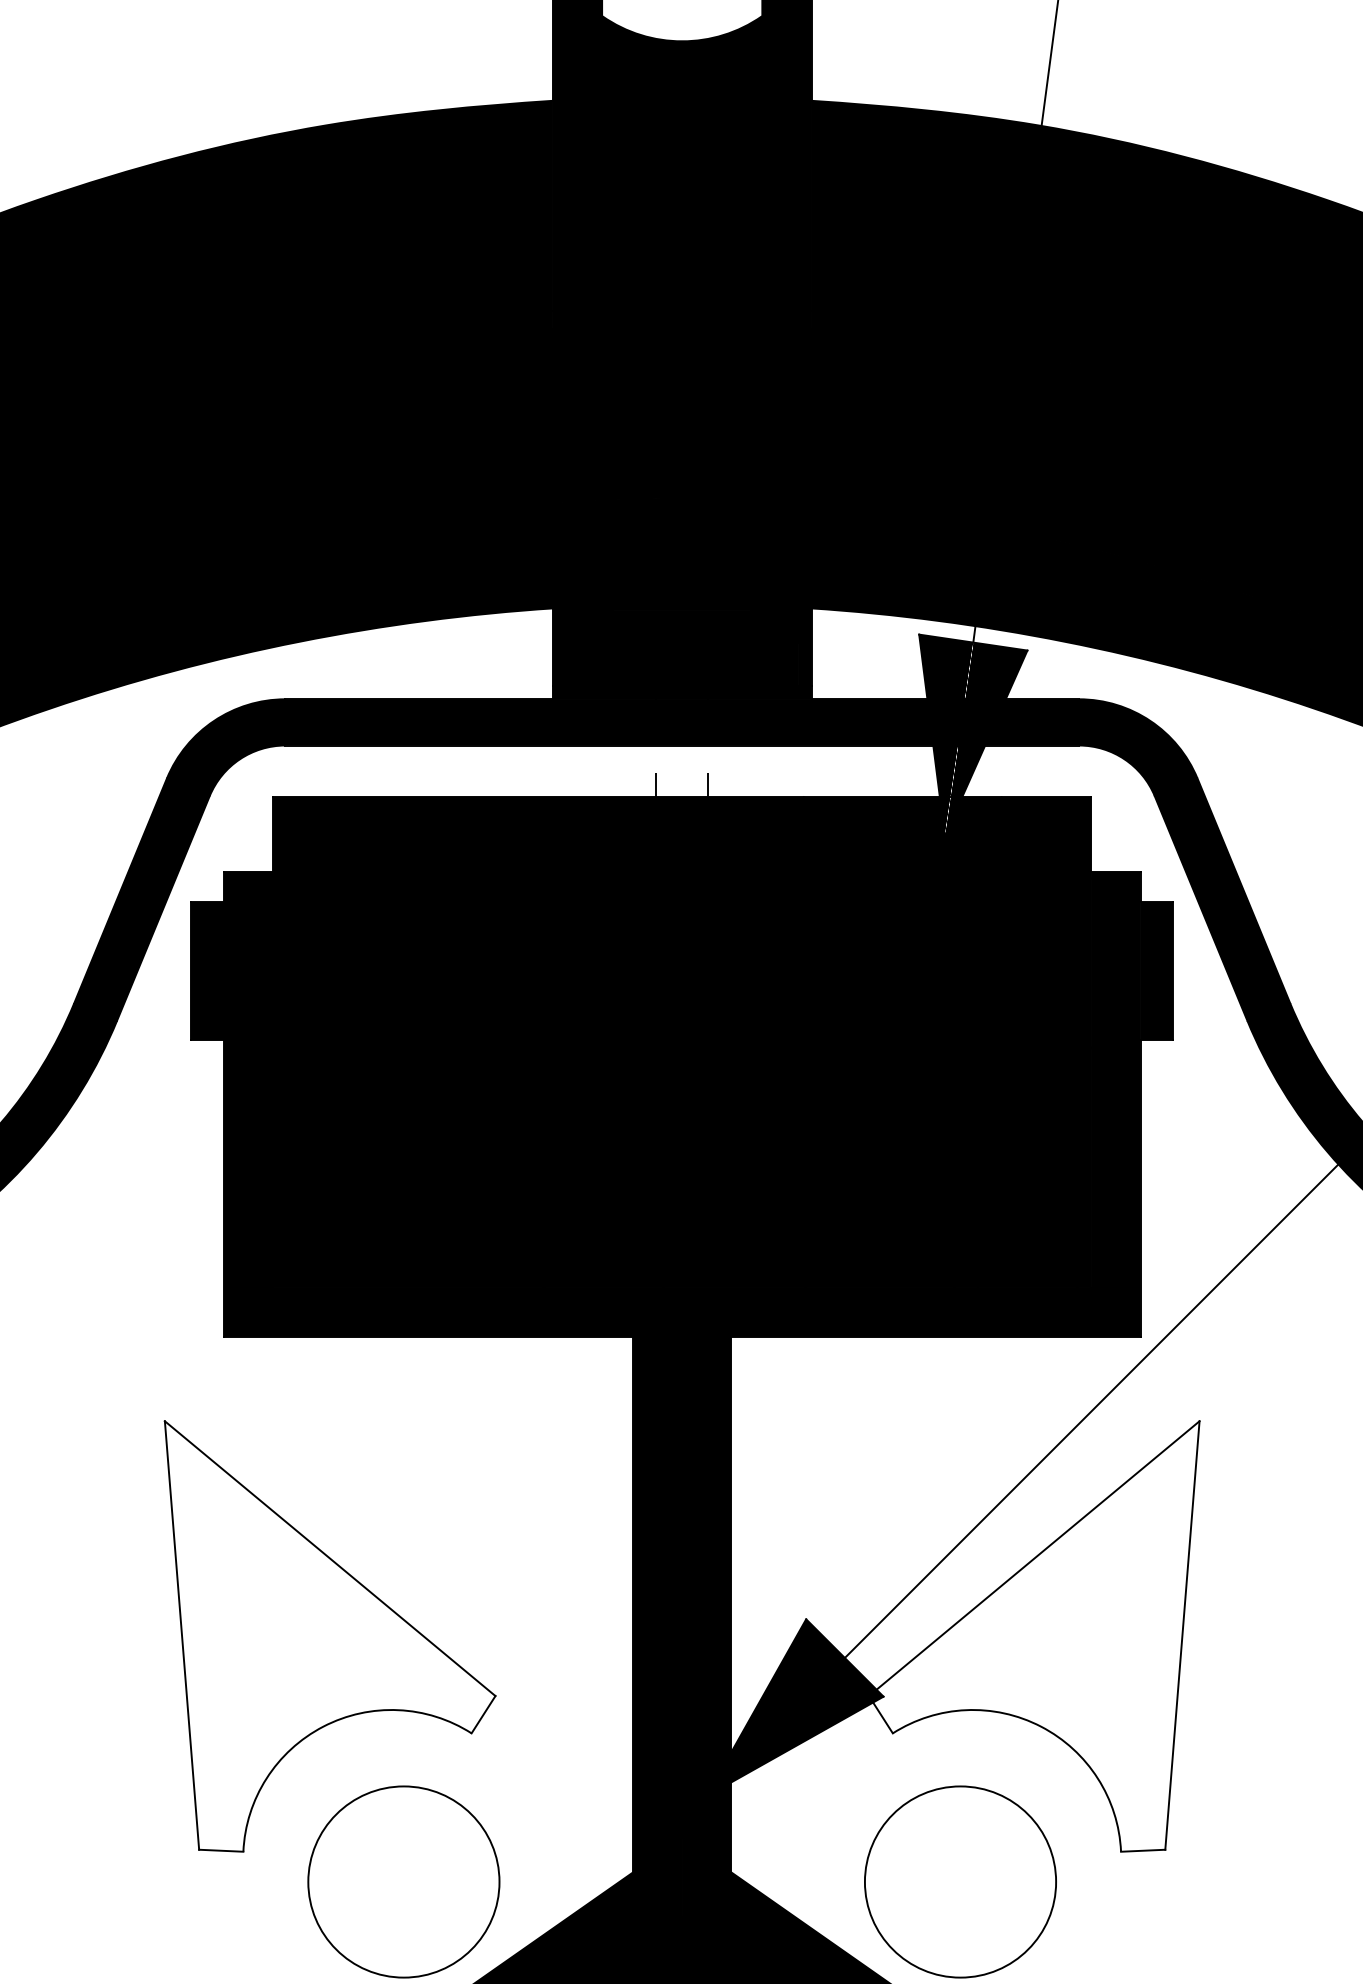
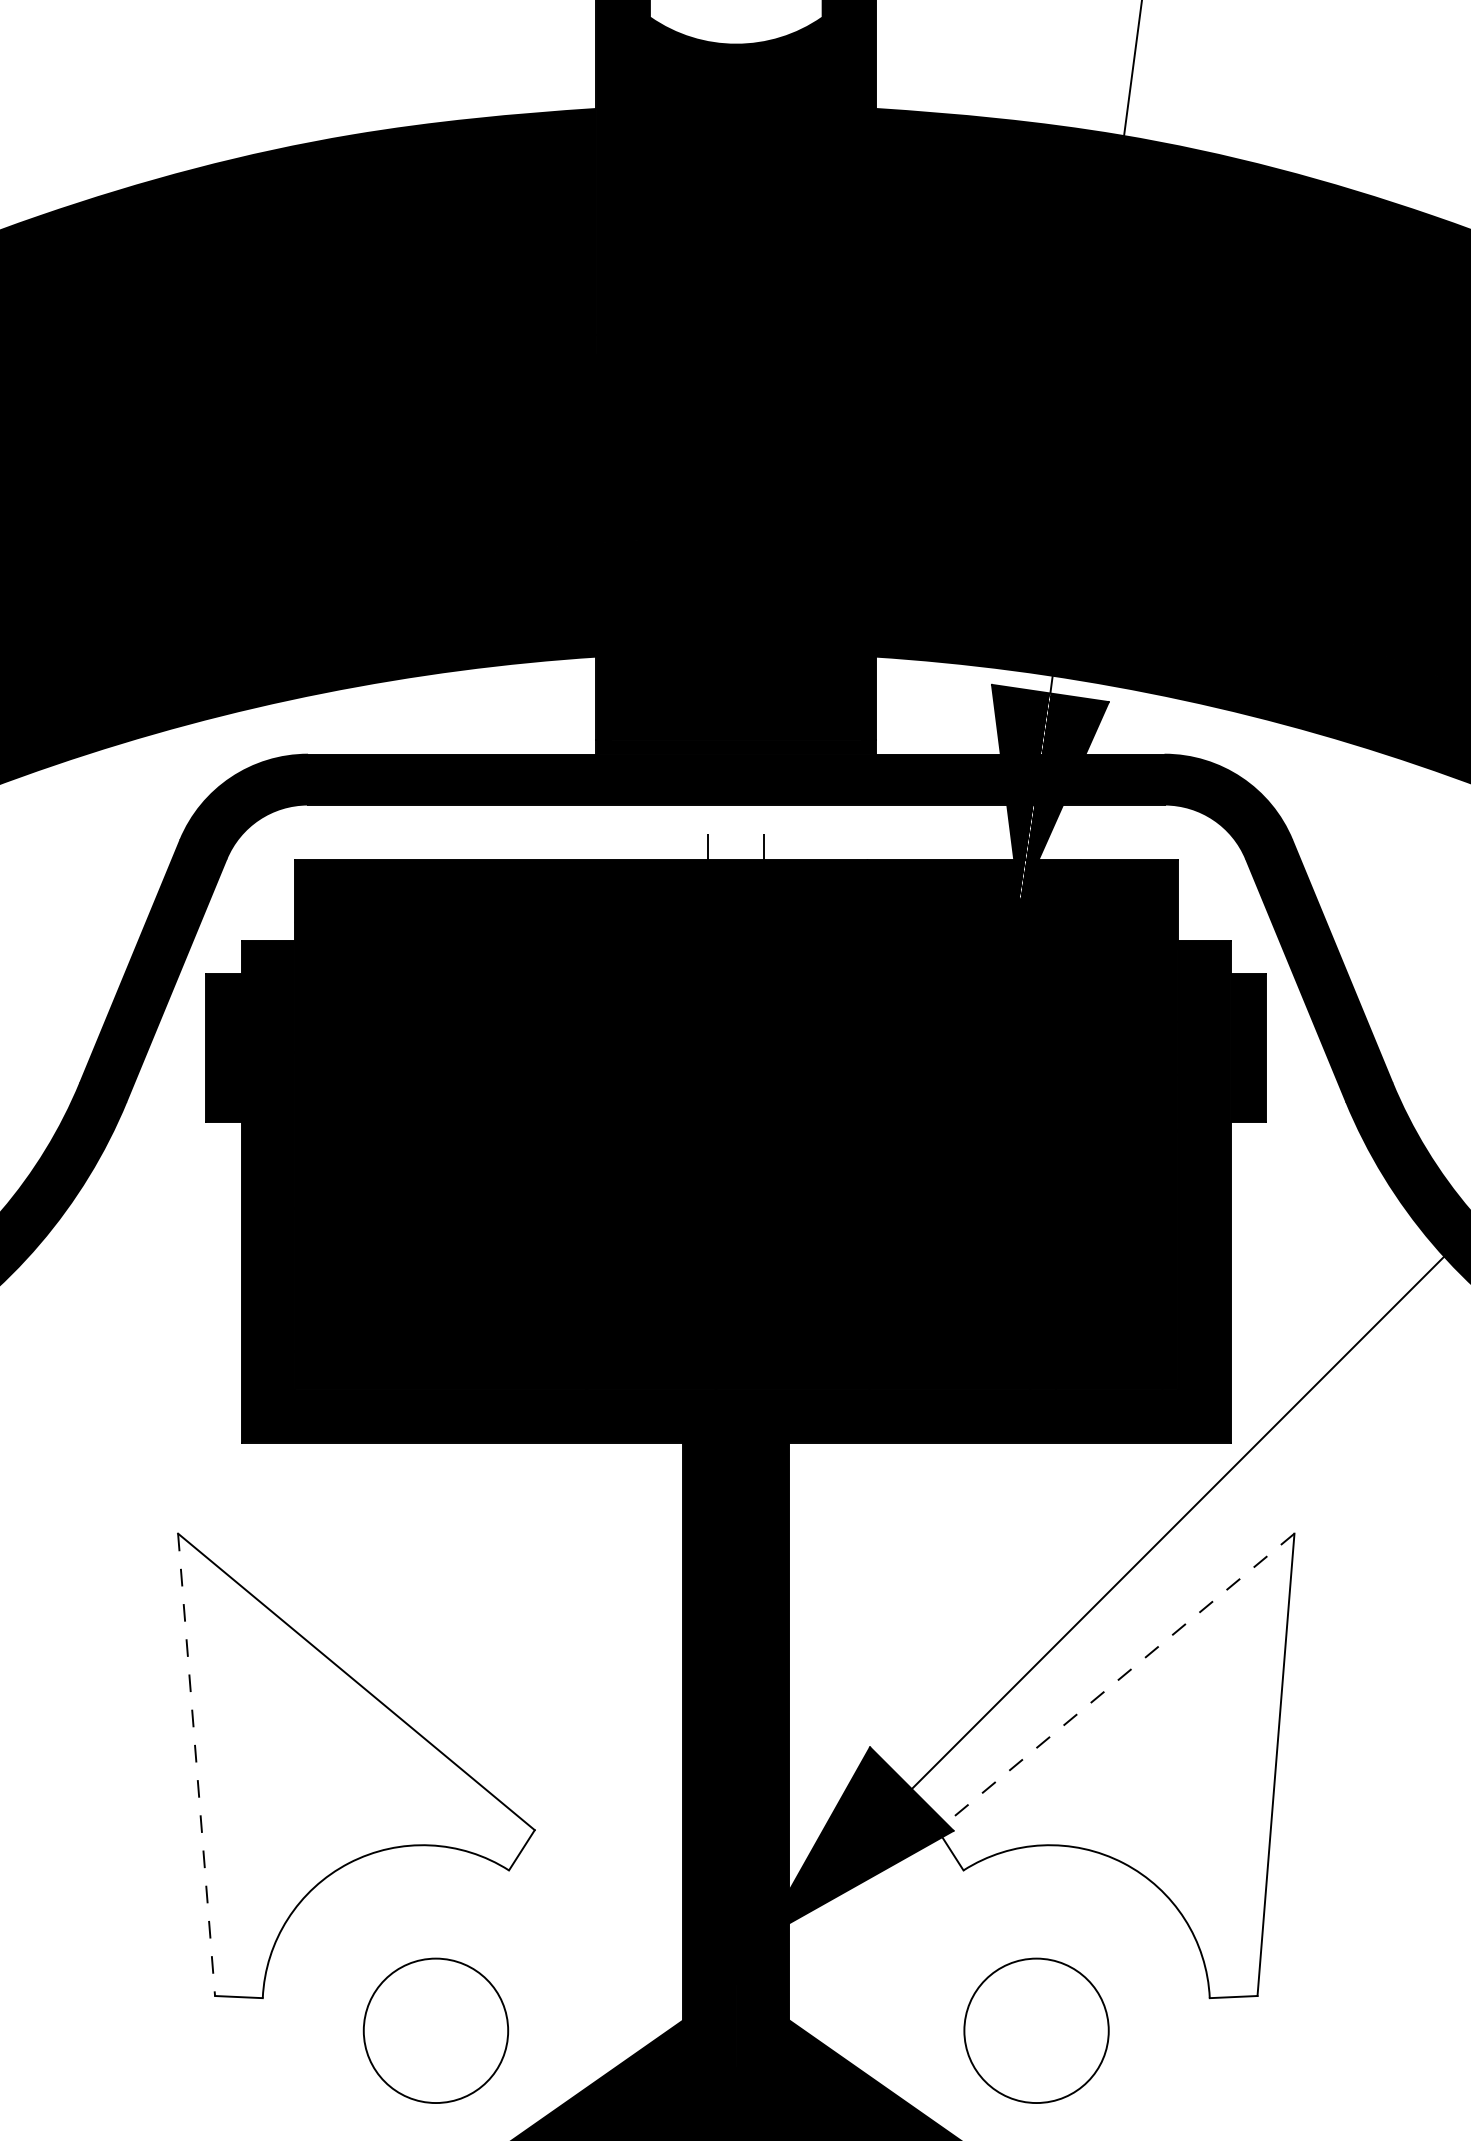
line: (1034, 1558) -> (1116, 1681), solid -> dashed
line: (181, 1635) -> (196, 1764), solid -> dashed
circle: (403, 1881) -> (435, 2030), size x0.7
circle: (960, 1881) -> (1036, 2030), size x0.7

